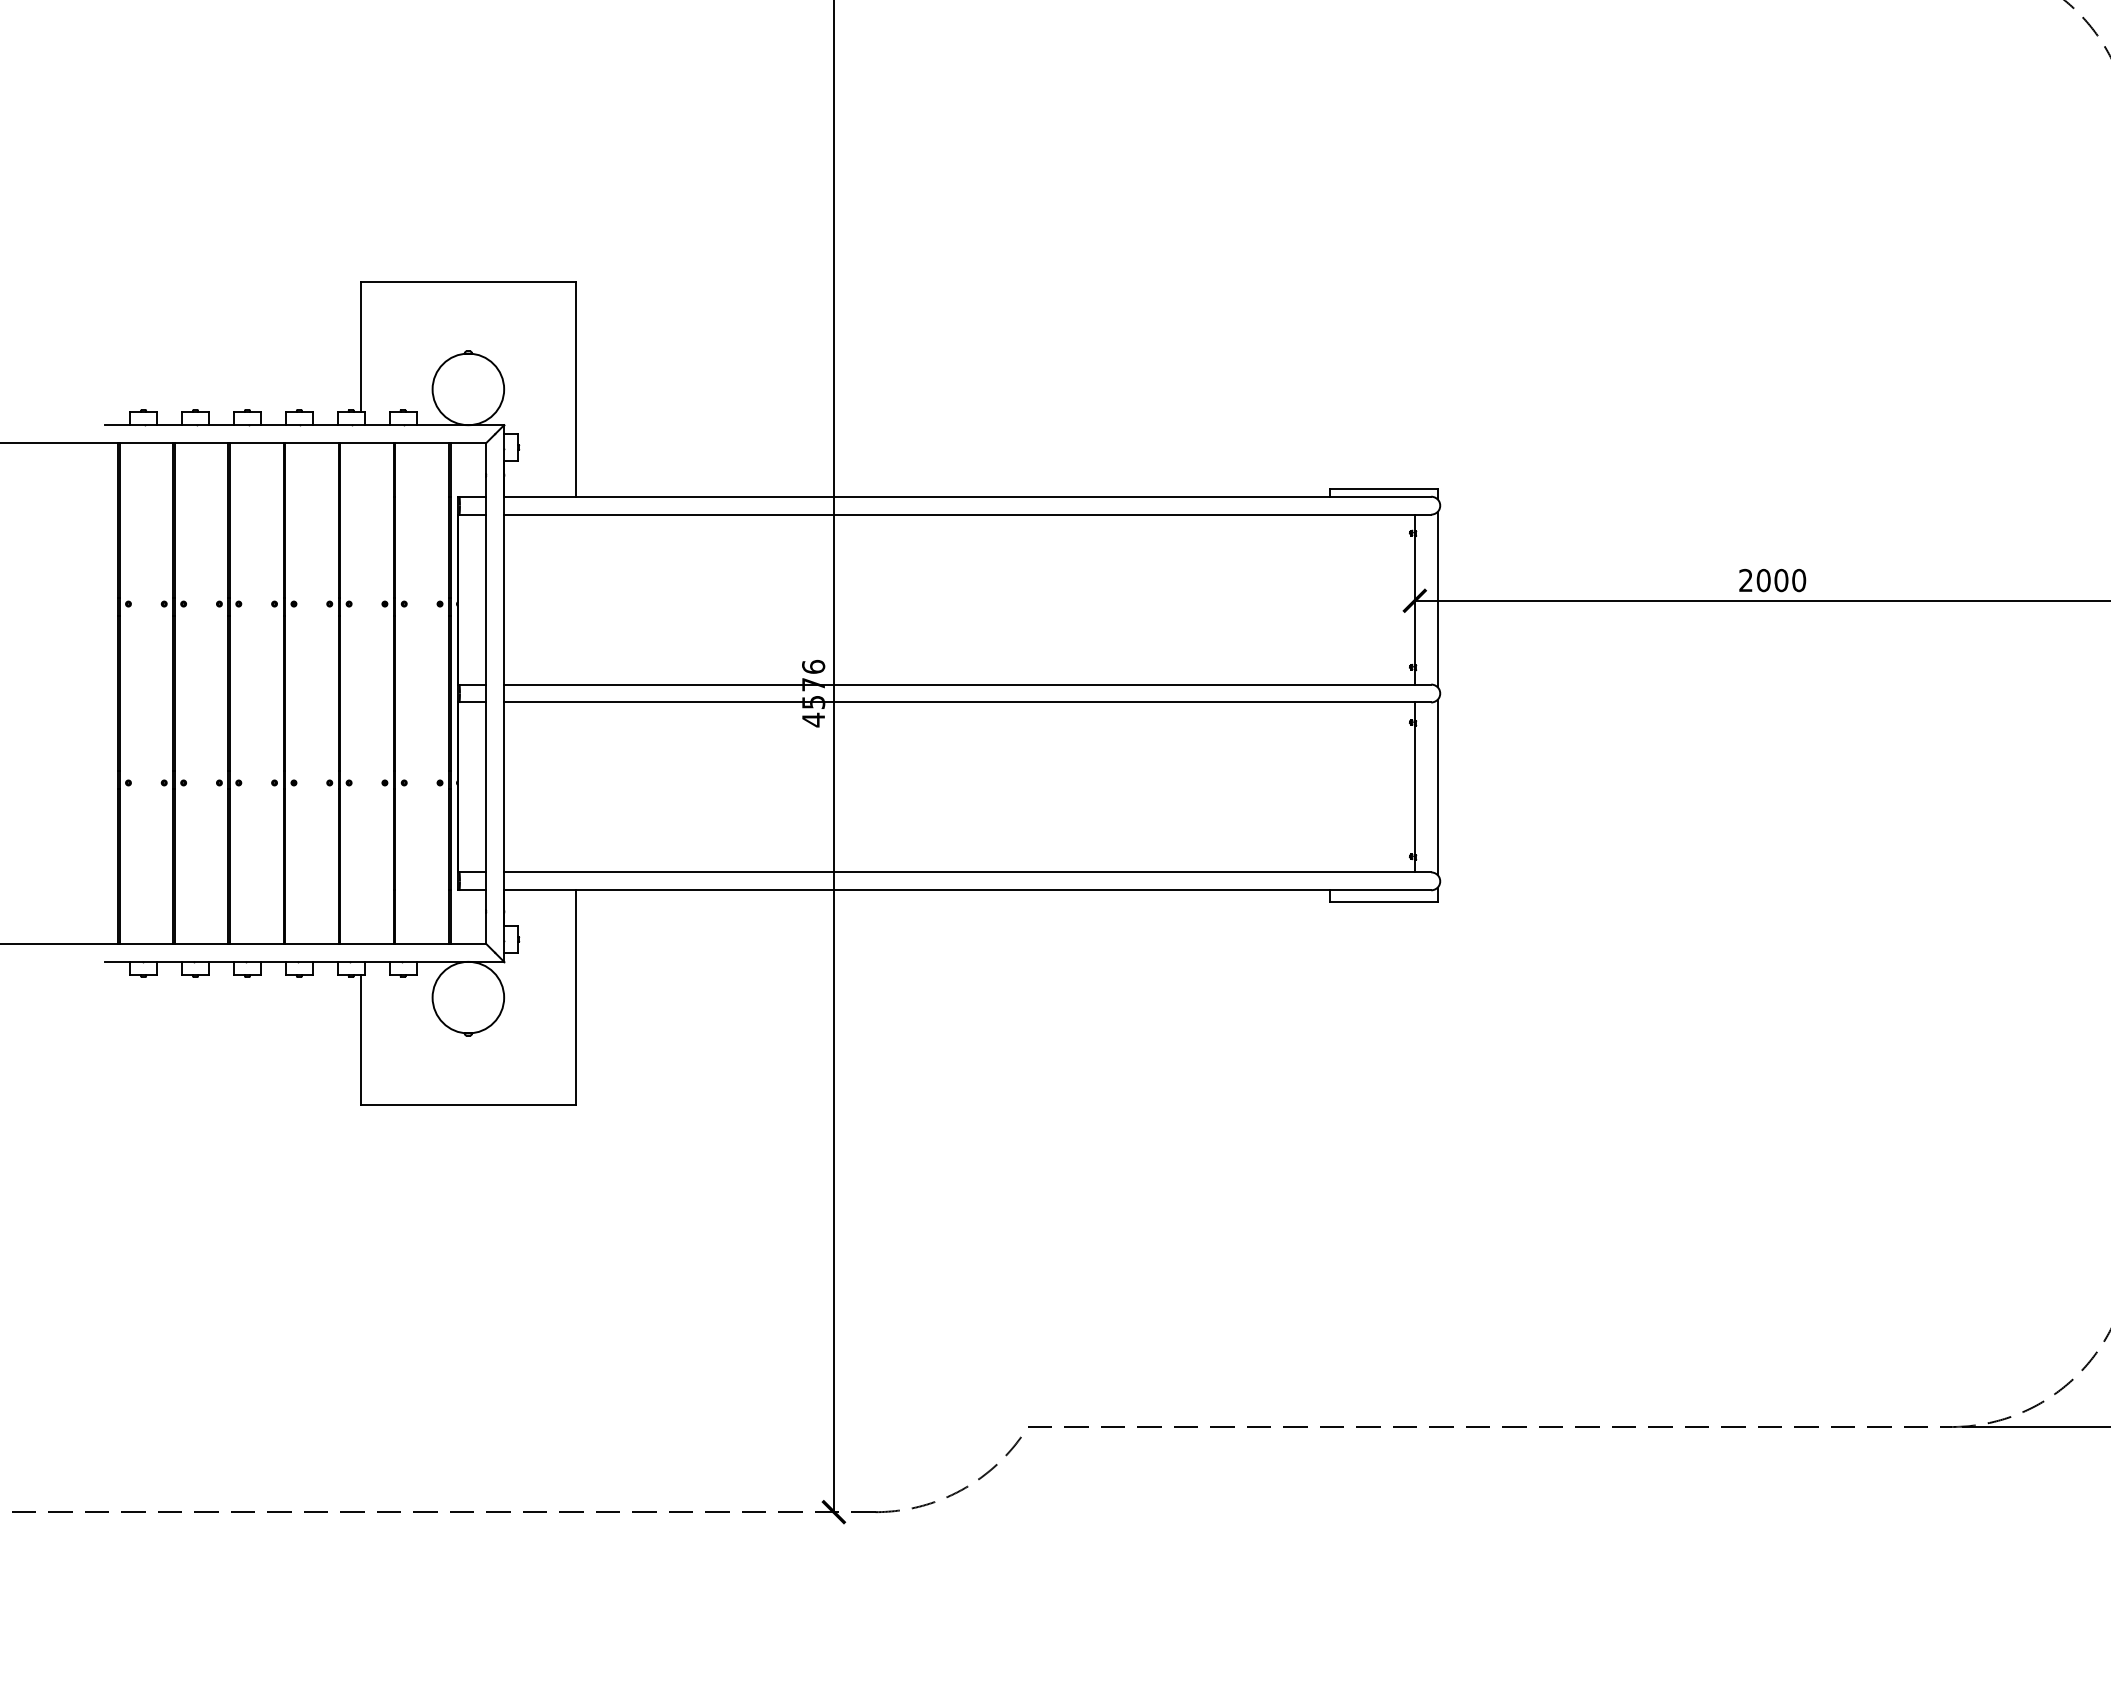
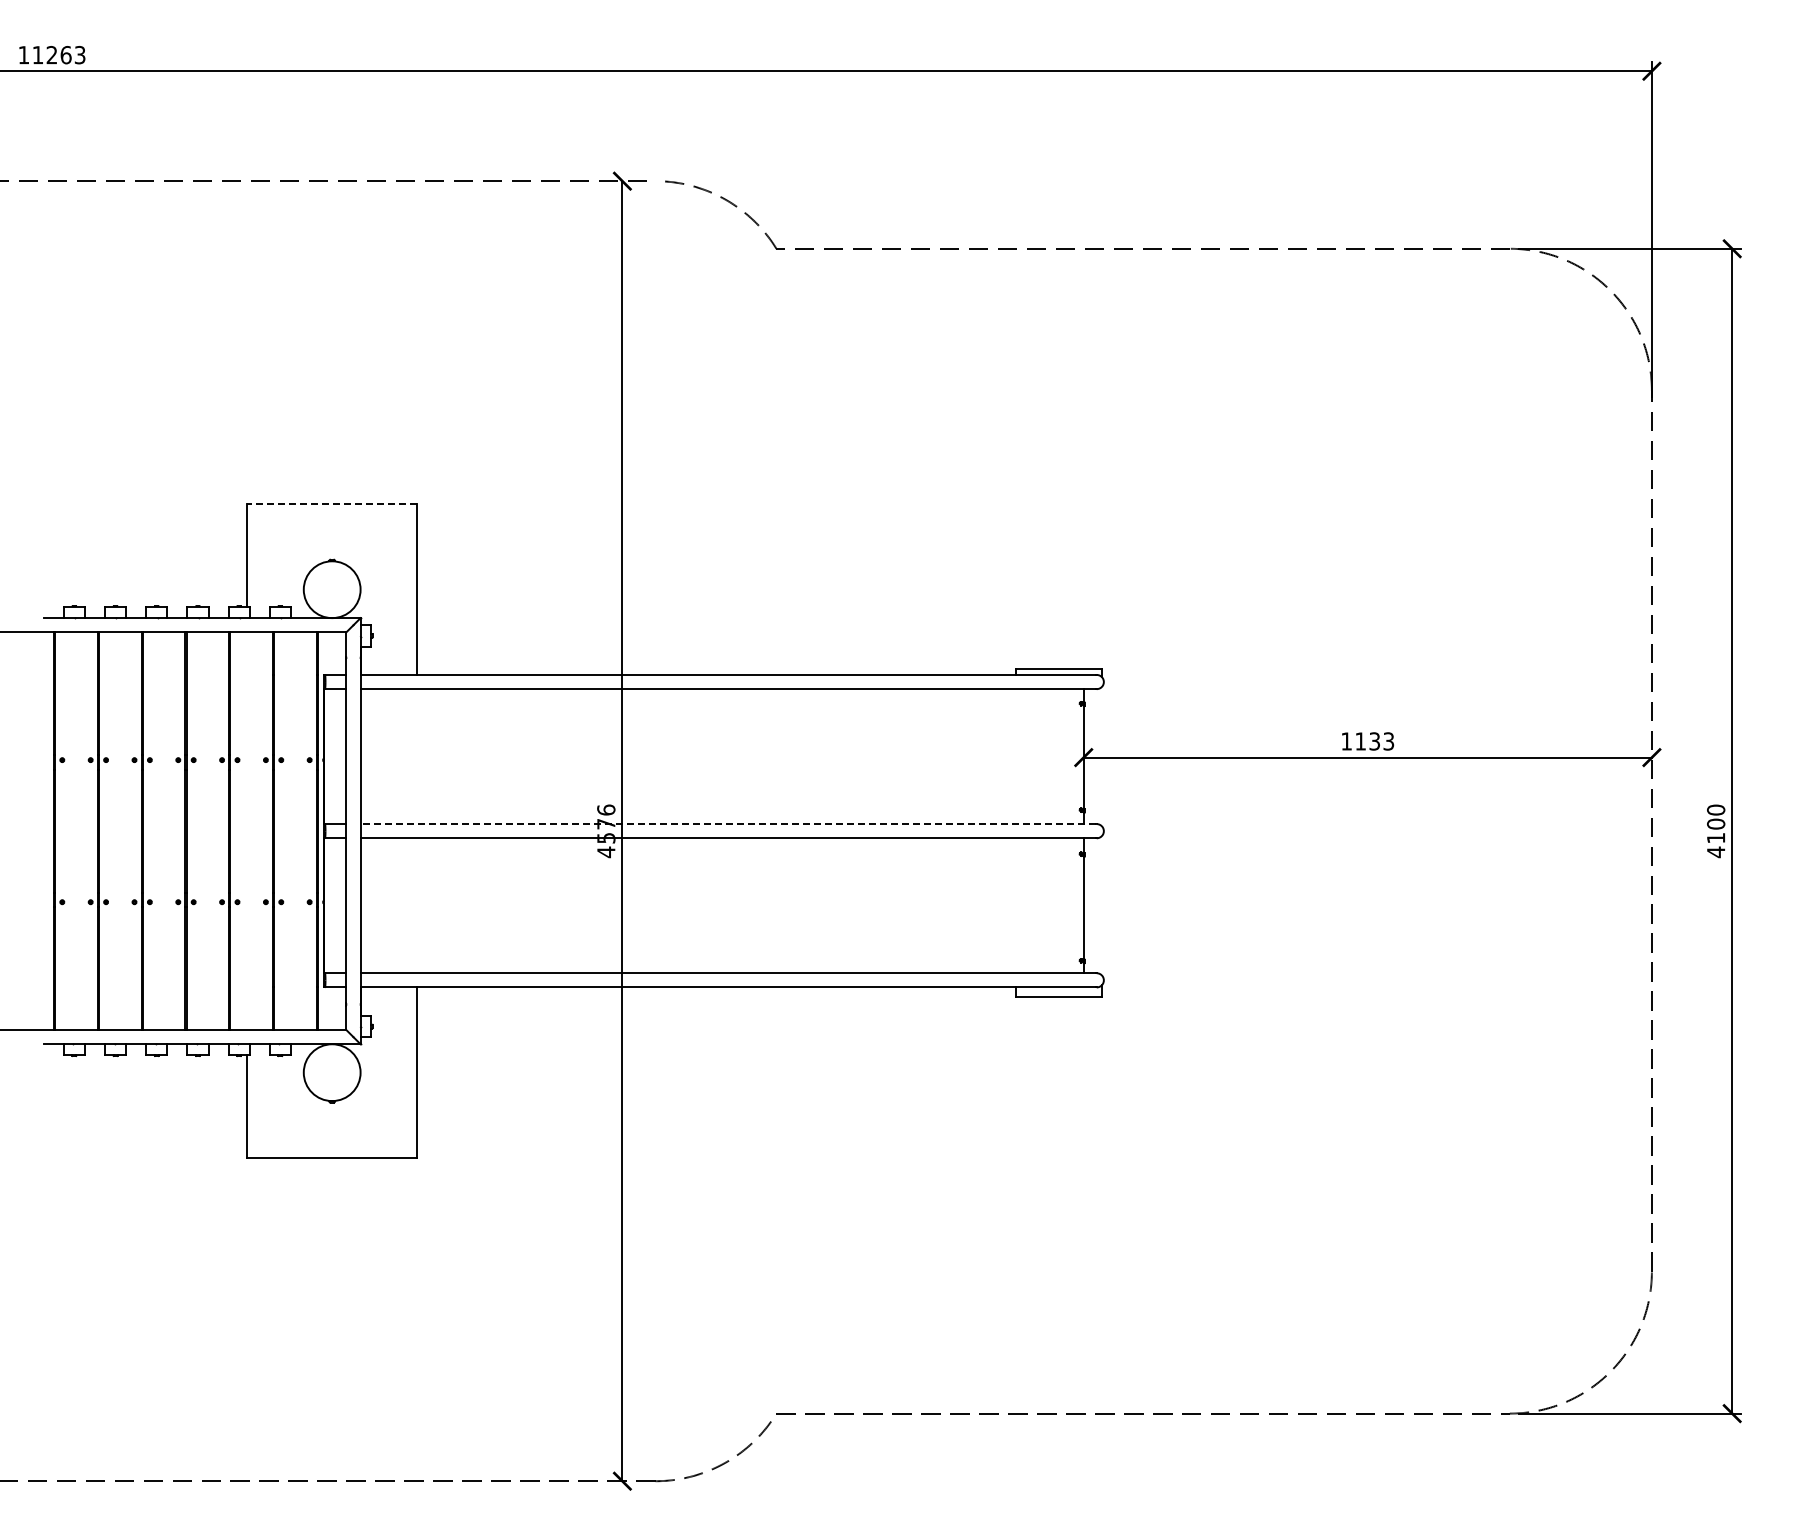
line: (467, 282) -> (331, 504), solid -> dashed
text: (1772, 580) -> (1367, 741), 2000 -> 1133
line: (1437, 599) -> (1101, 756), removed
line: (967, 685) -> (728, 824), solid -> dashed
line: (1437, 787) -> (1101, 905), removed

